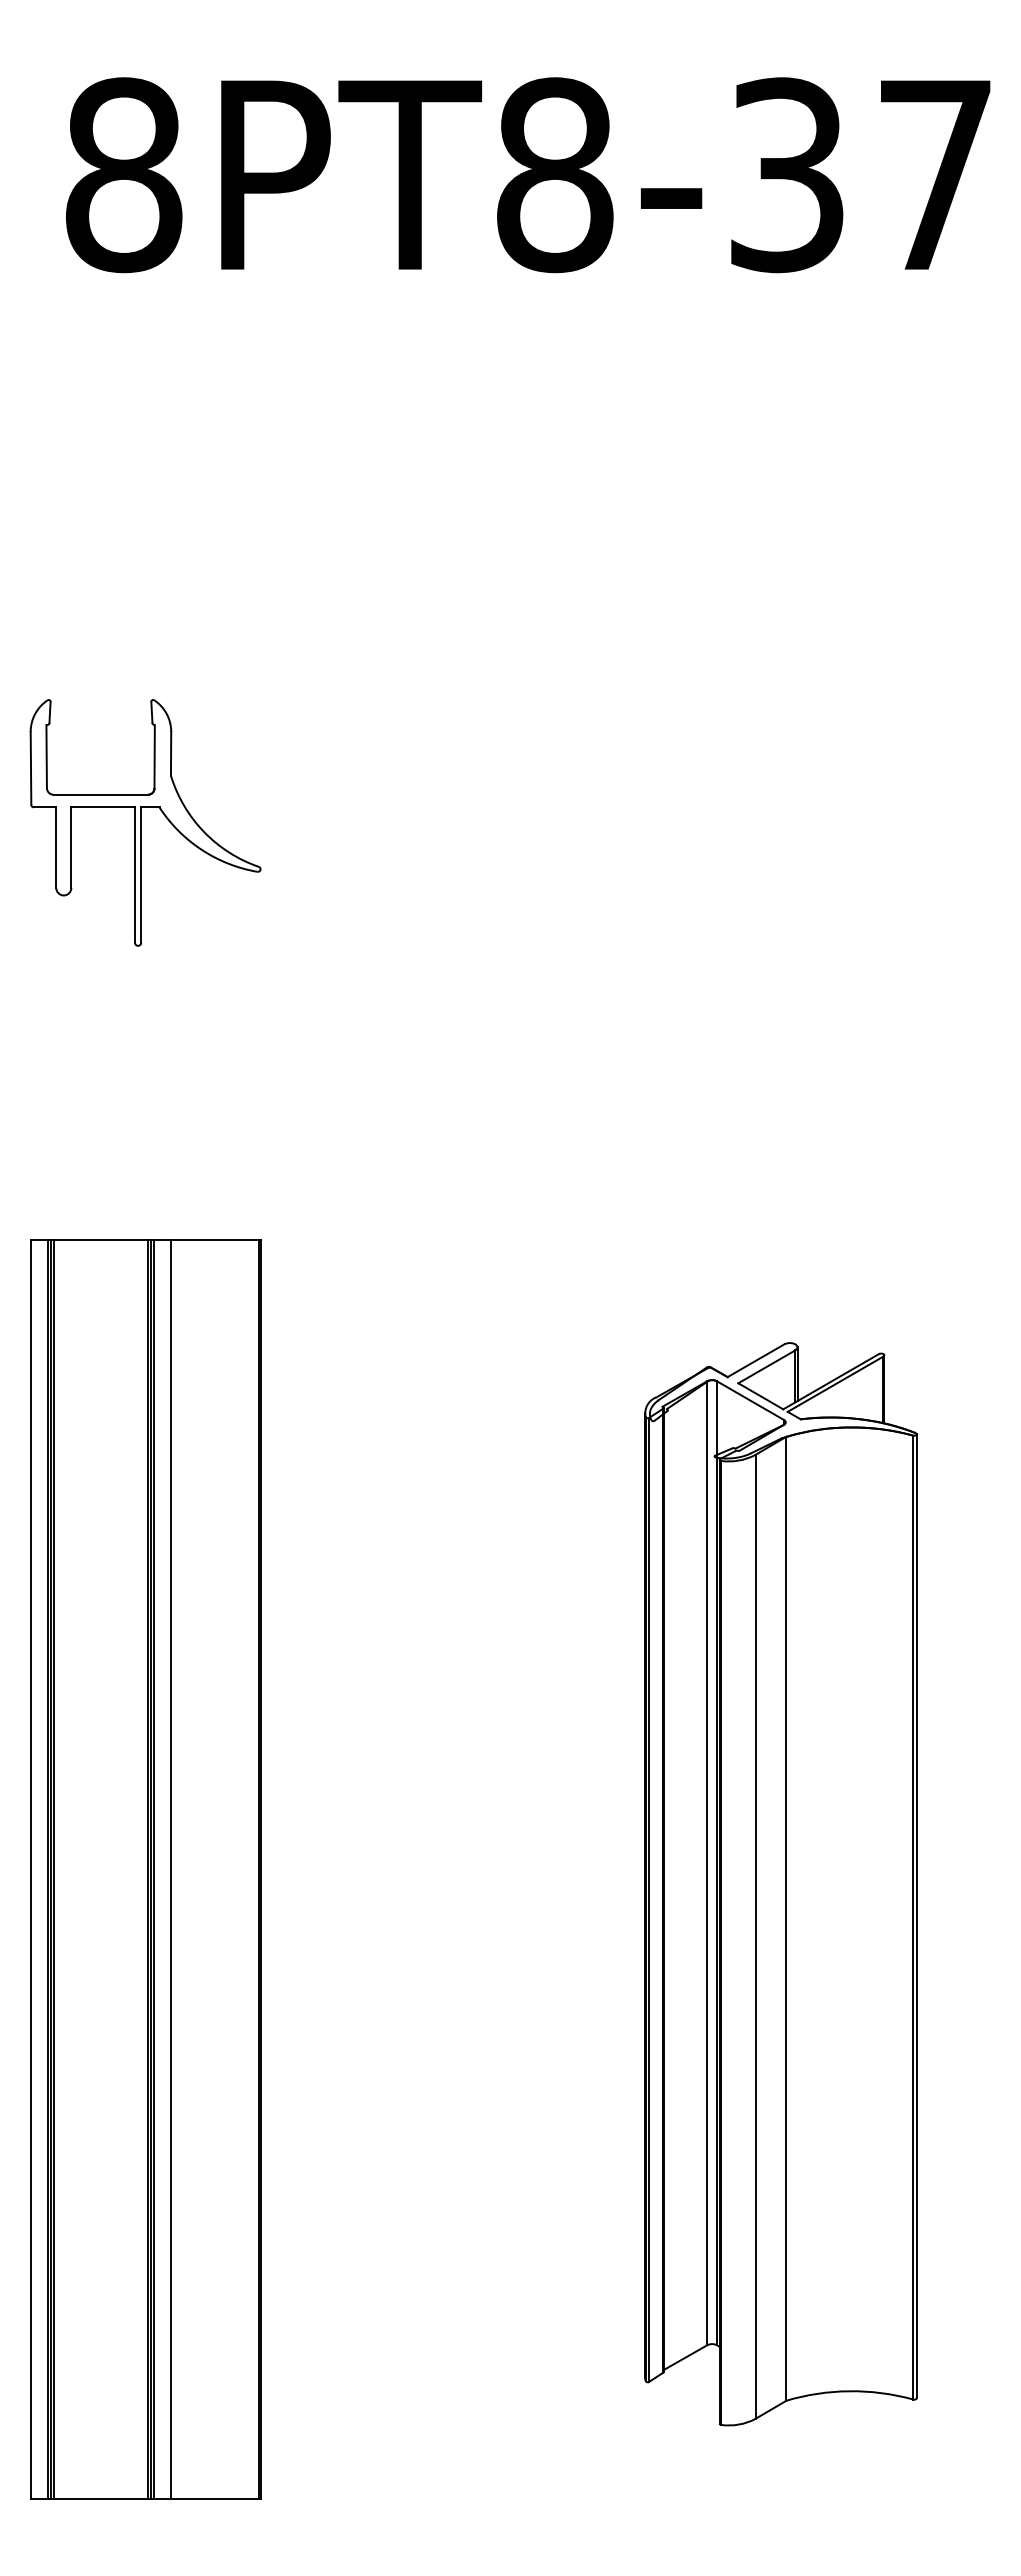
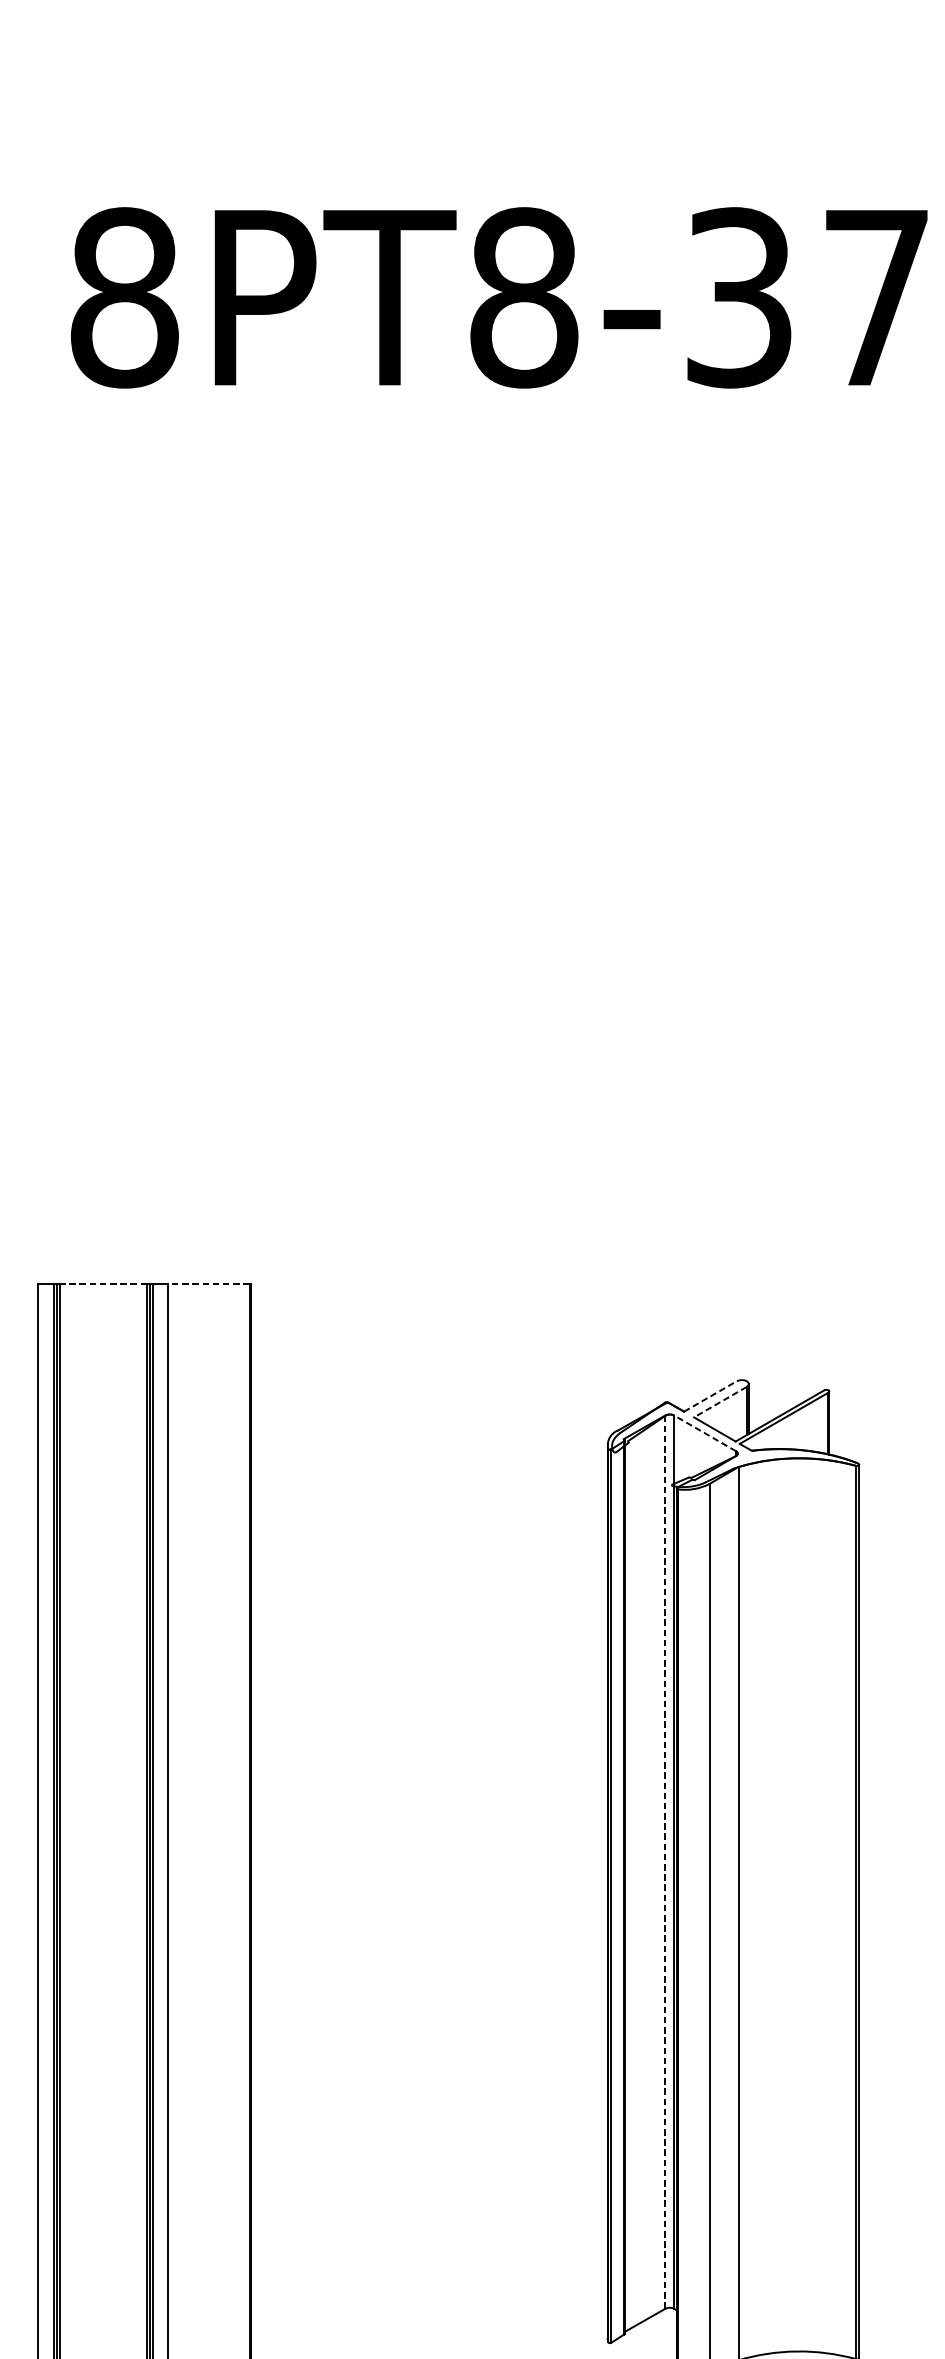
part: (145, 822) -> (144, 897), removed
line: (100, 1239) -> (102, 1284), solid -> dashed
line: (214, 1239) -> (208, 1284), solid -> dashed
line: (756, 1360) -> (710, 1396), solid -> dashed
line: (766, 1366) -> (720, 1401), solid -> dashed
line: (750, 1400) -> (705, 1433), solid -> dashed
line: (707, 1862) -> (665, 1861), solid -> dashed

